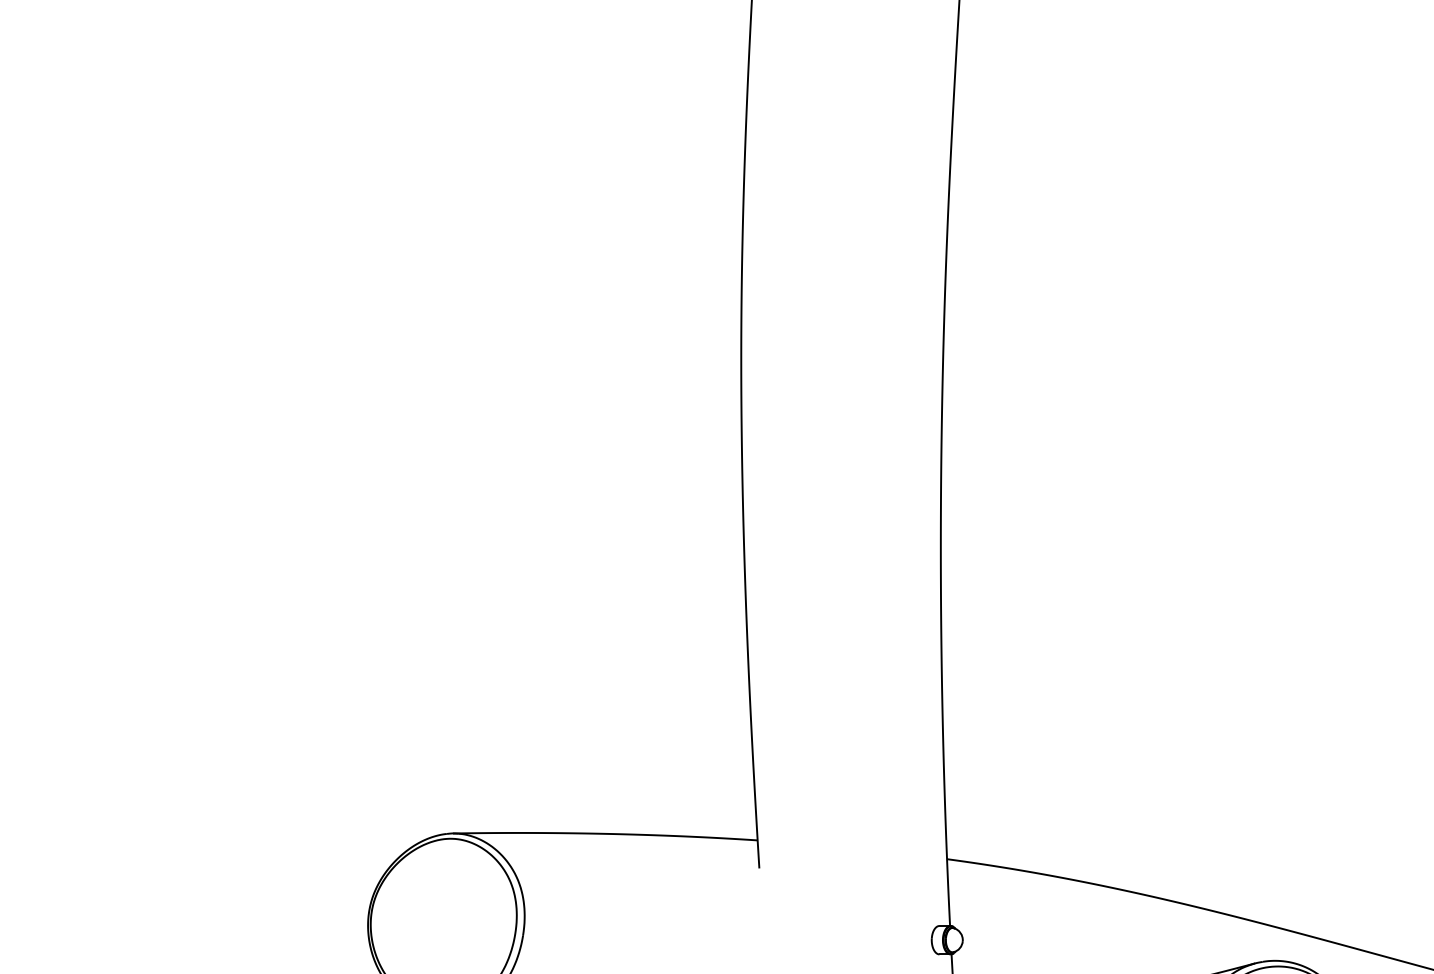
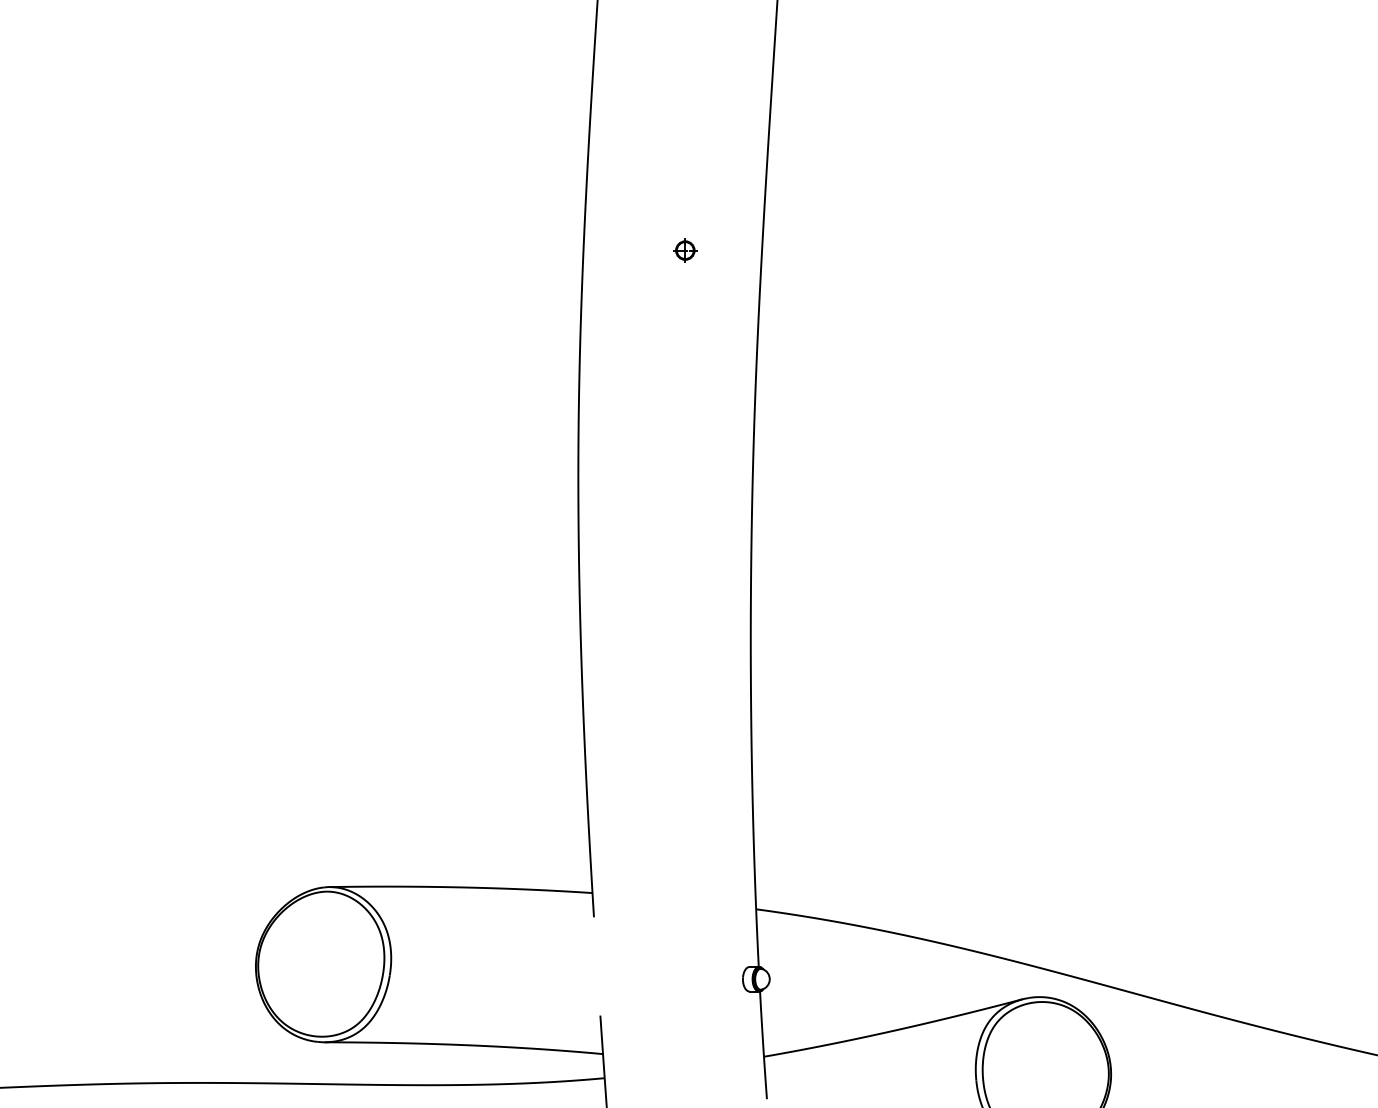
part: (865, 96) -> (685, 250), added

